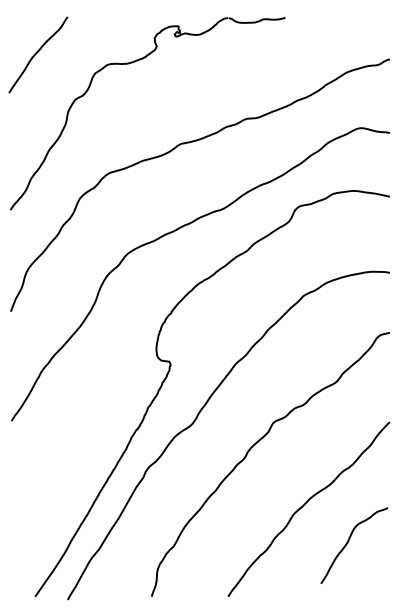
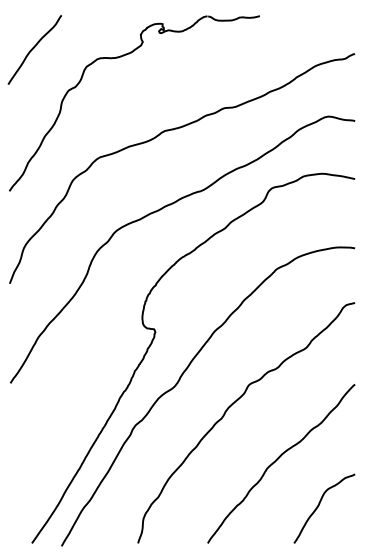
curve: (348, 543) -> (319, 506), moved

